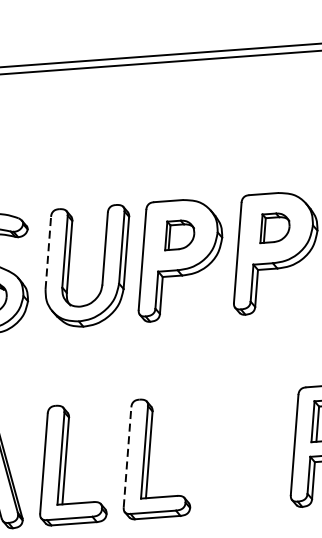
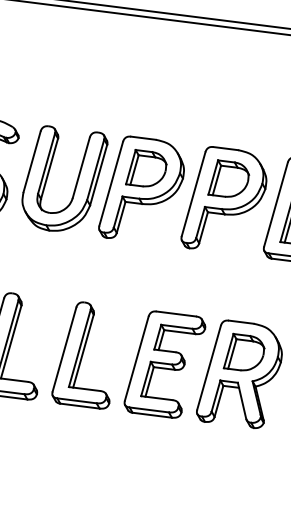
part: (273, 227) -> (228, 178), size x1.43
part: (178, 234) -> (146, 168), size x1.43
line: (48, 252) -> (32, 161), dashed -> solid
part: (243, 451) -> (164, 364), added
line: (127, 457) -> (64, 349), dashed -> solid

